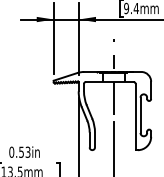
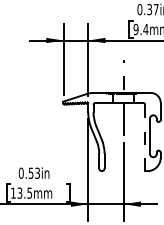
line: (135, 117) -> (145, 138), solid -> dashed

